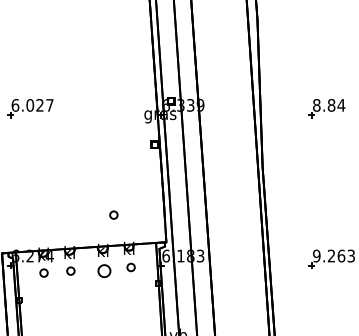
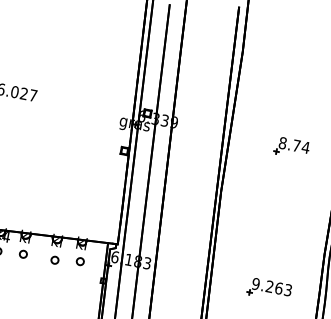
text: (331, 105) -> (296, 145), 8.84 -> 8.74
part: (113, 214) -> (73, 208), removed
part: (104, 270) -> (54, 259), size x0.62

